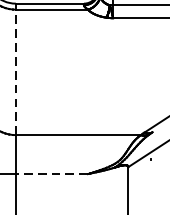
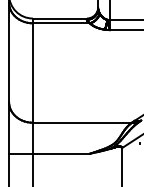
line: (15, 72) -> (32, 73), dashed -> solid
line: (51, 173) -> (61, 153), dashed -> solid

